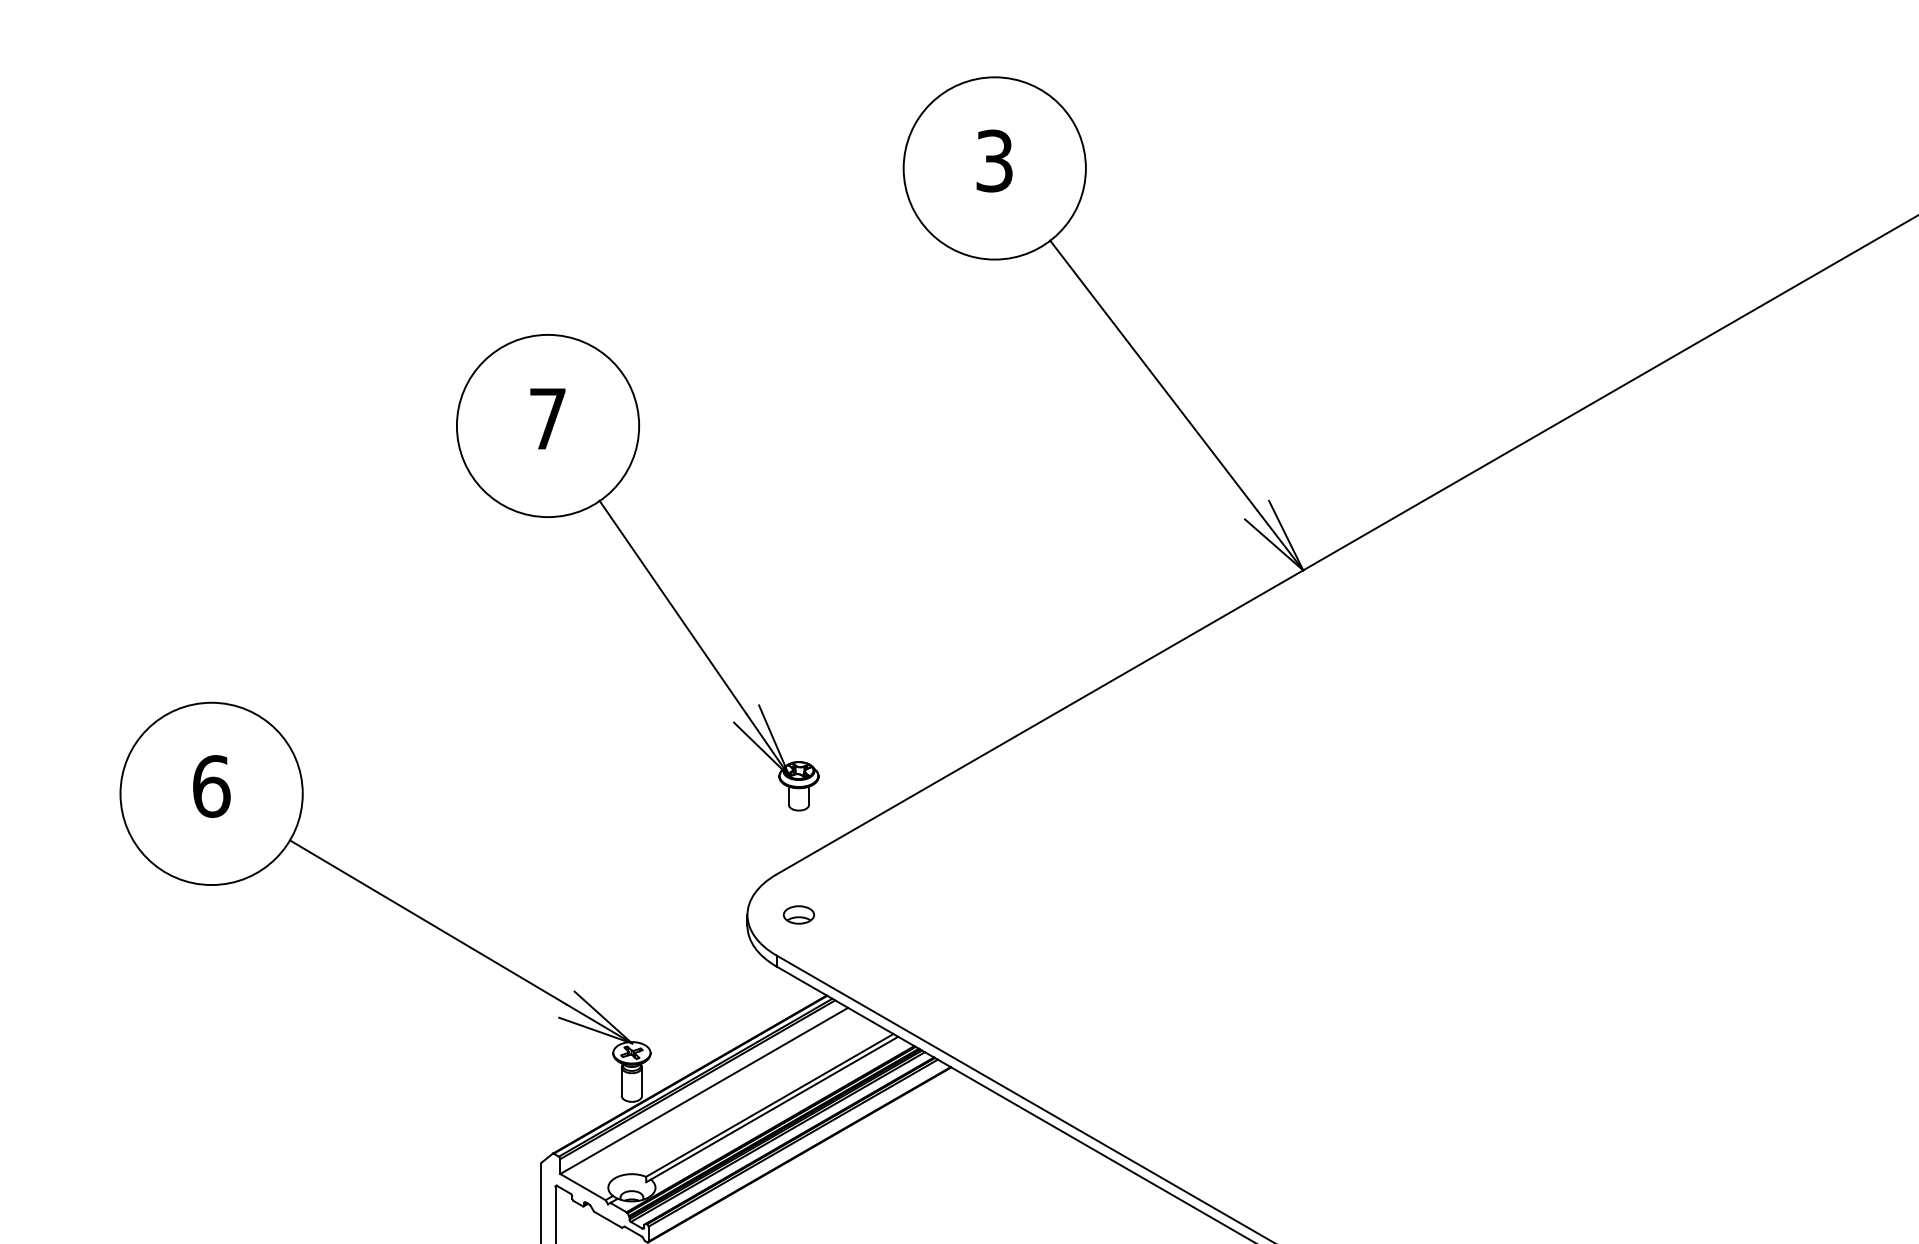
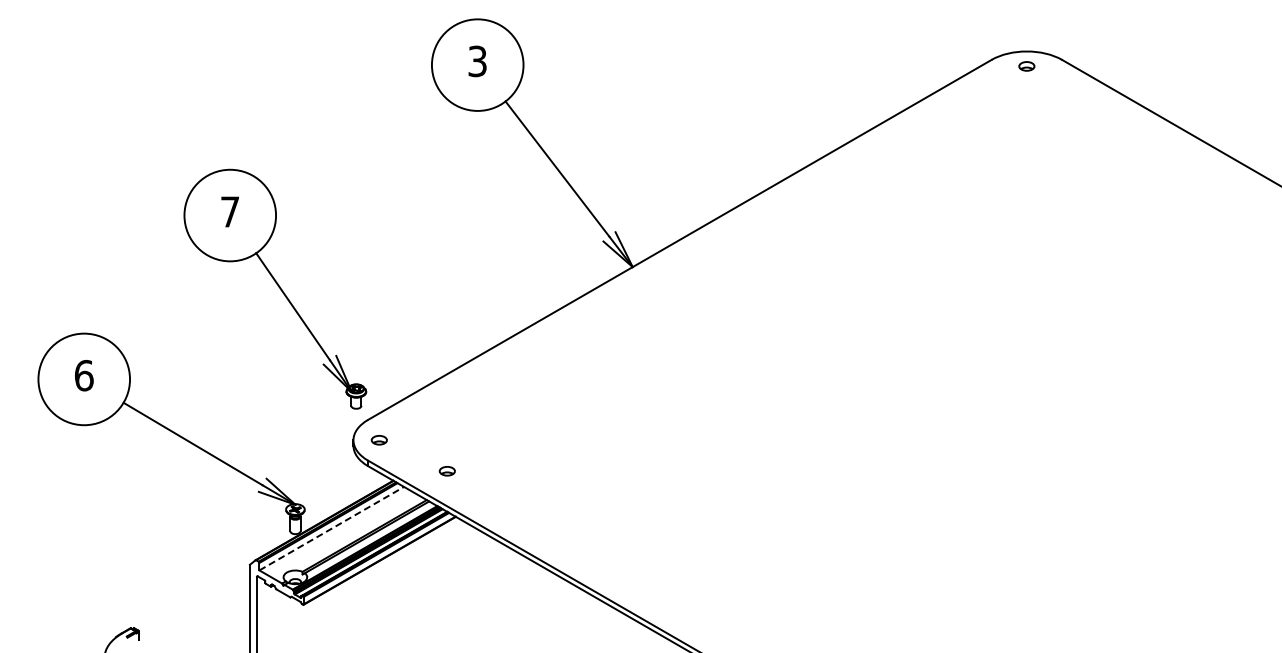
part: (638, 571) -> (275, 288), moved
part: (932, 977) -> (446, 471), added
line: (705, 1090) -> (332, 528), solid -> dashed

